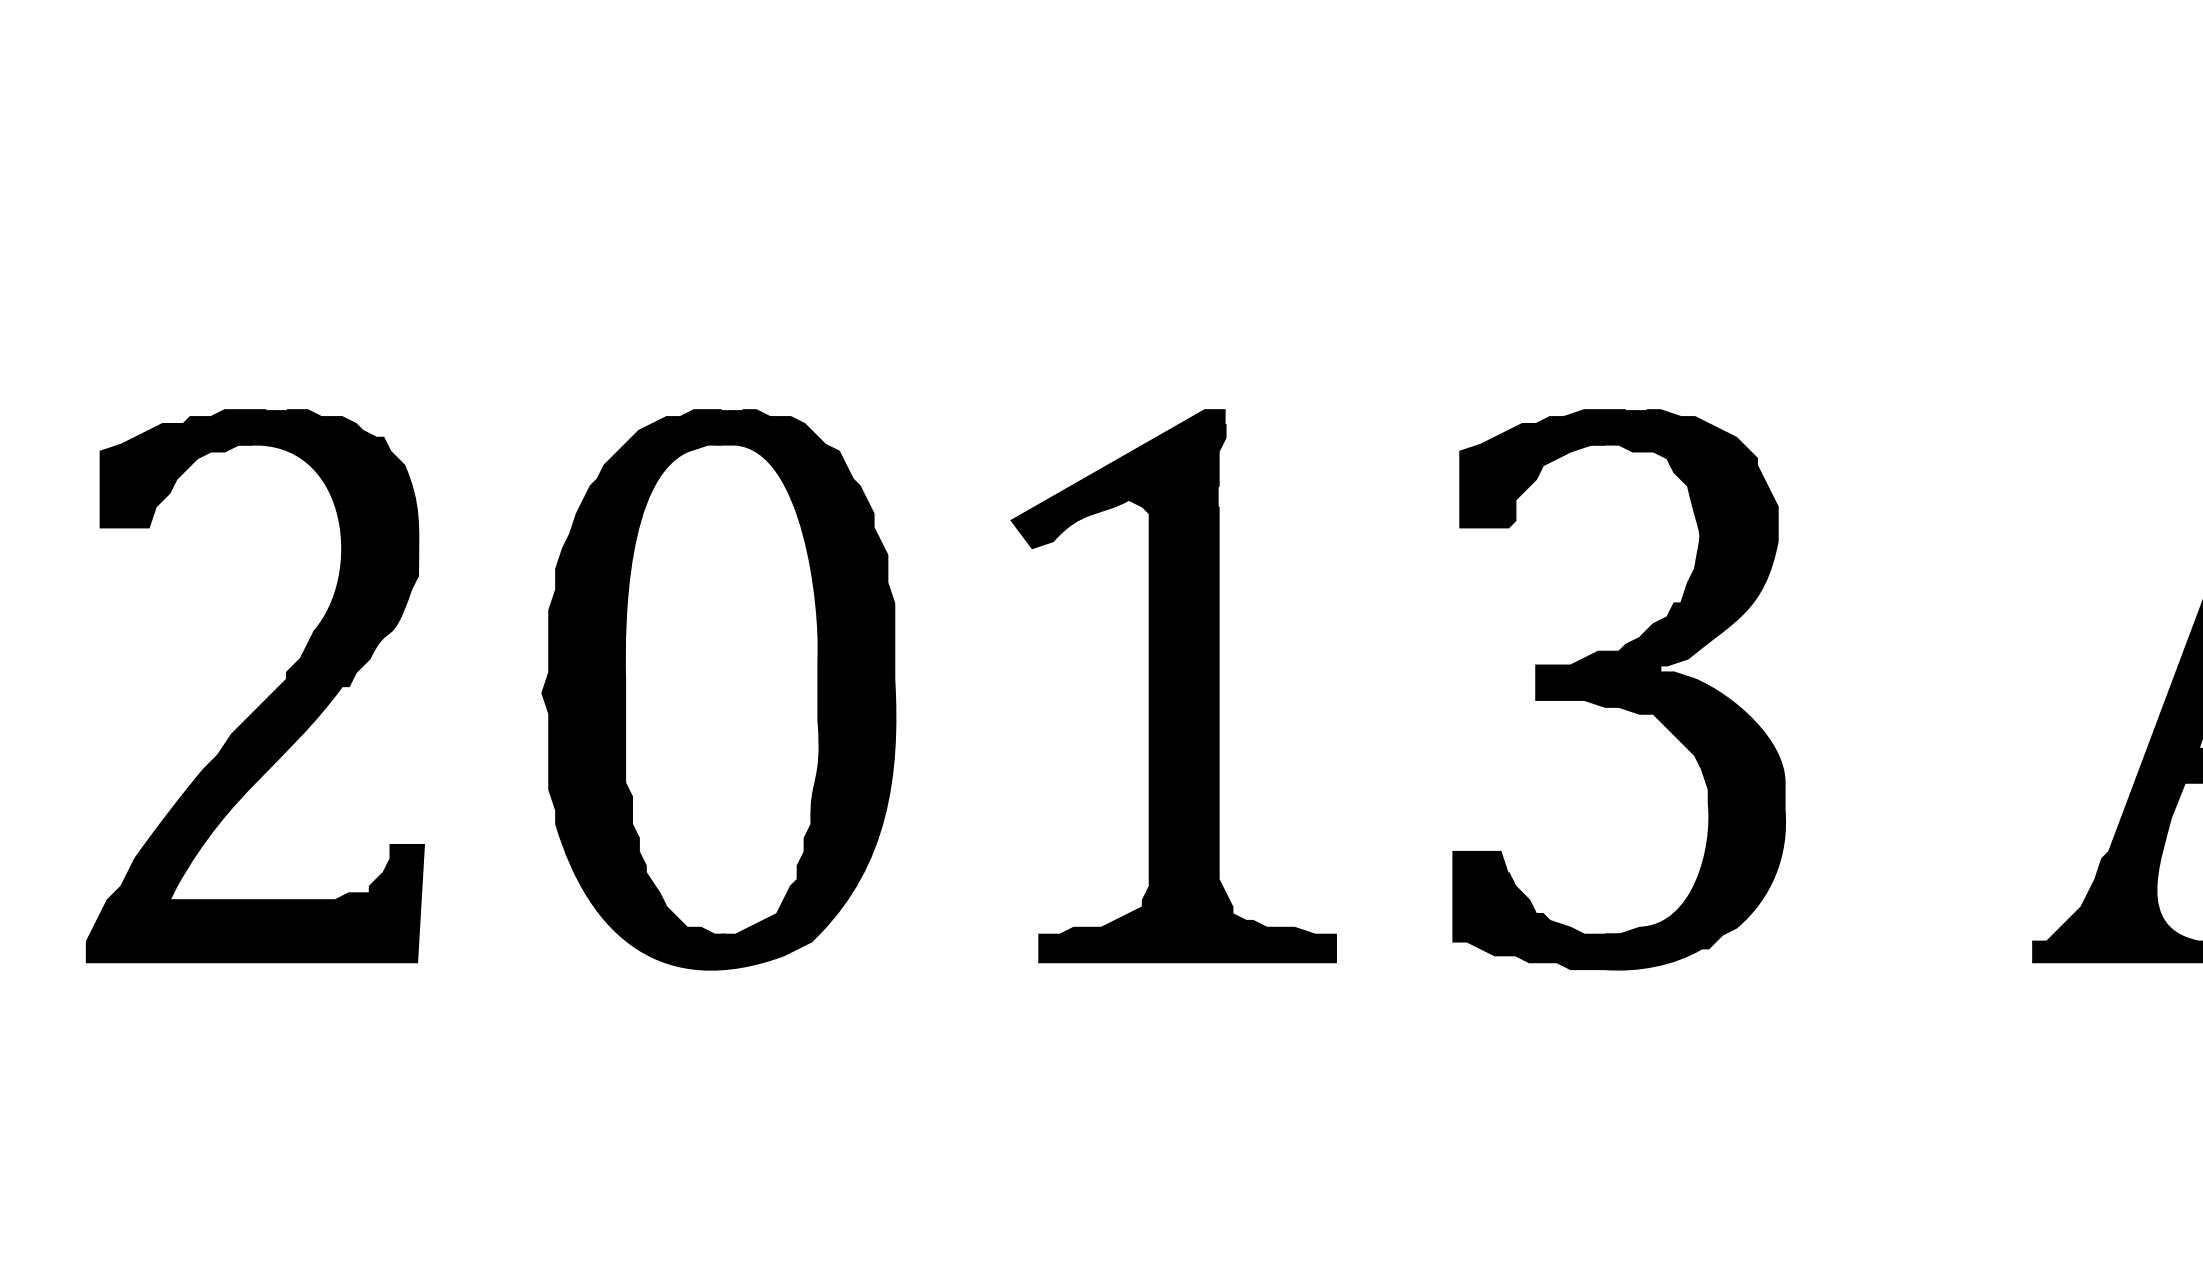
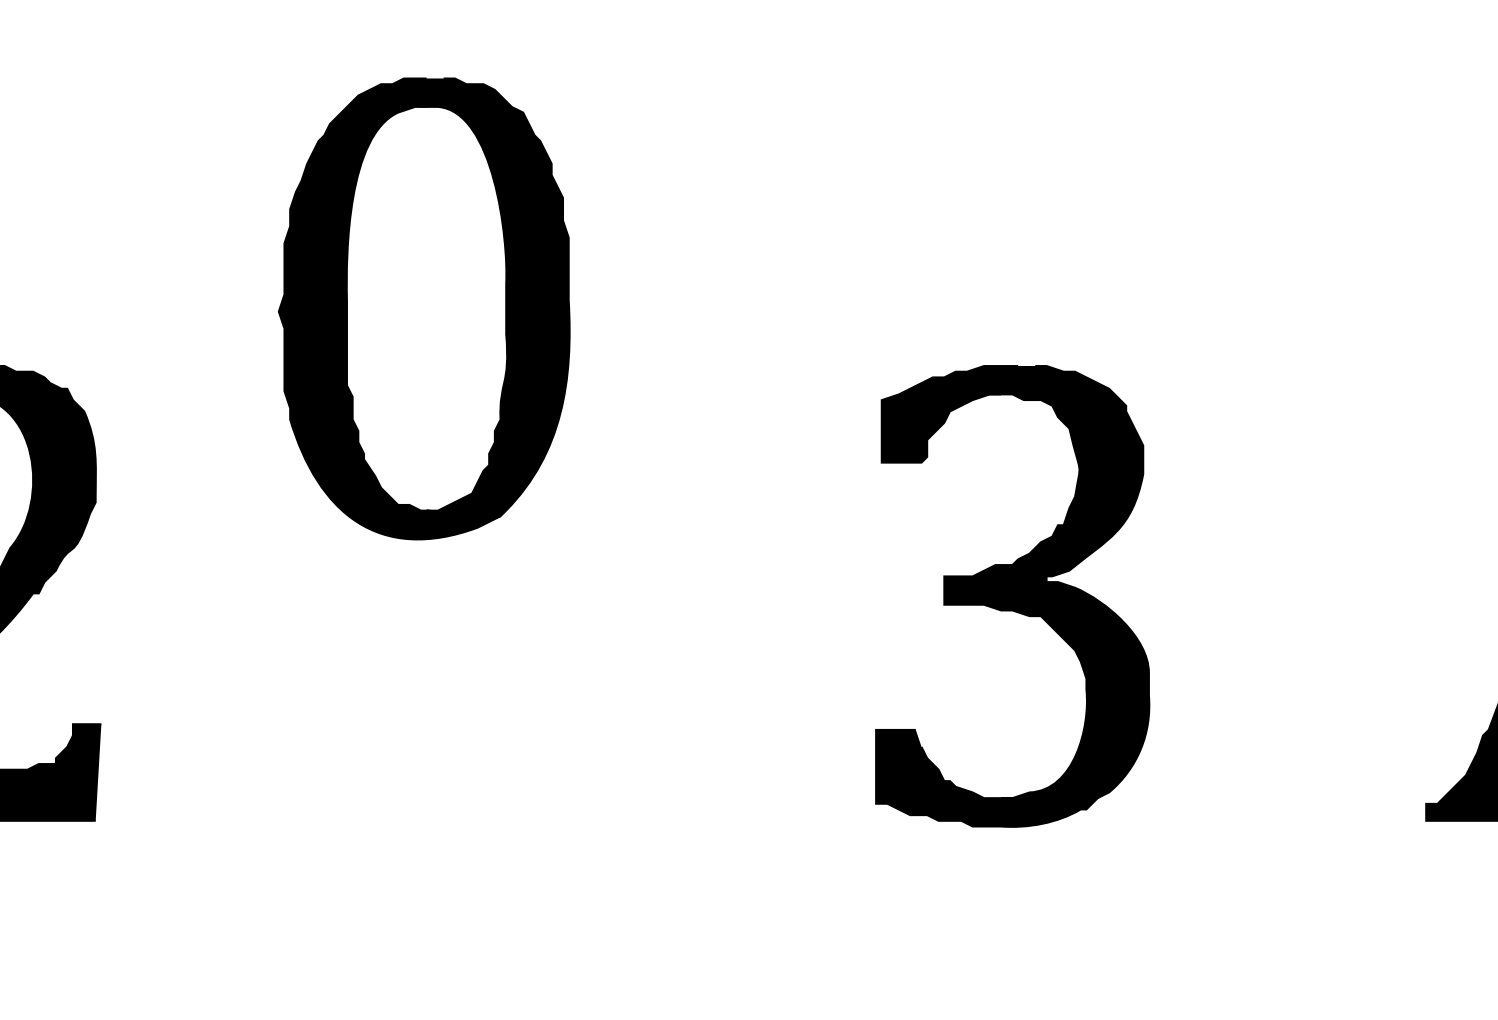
part: (1173, 686) -> (718, 593), removed
part: (718, 689) -> (423, 308), moved
part: (1618, 689) -> (1012, 596), moved

